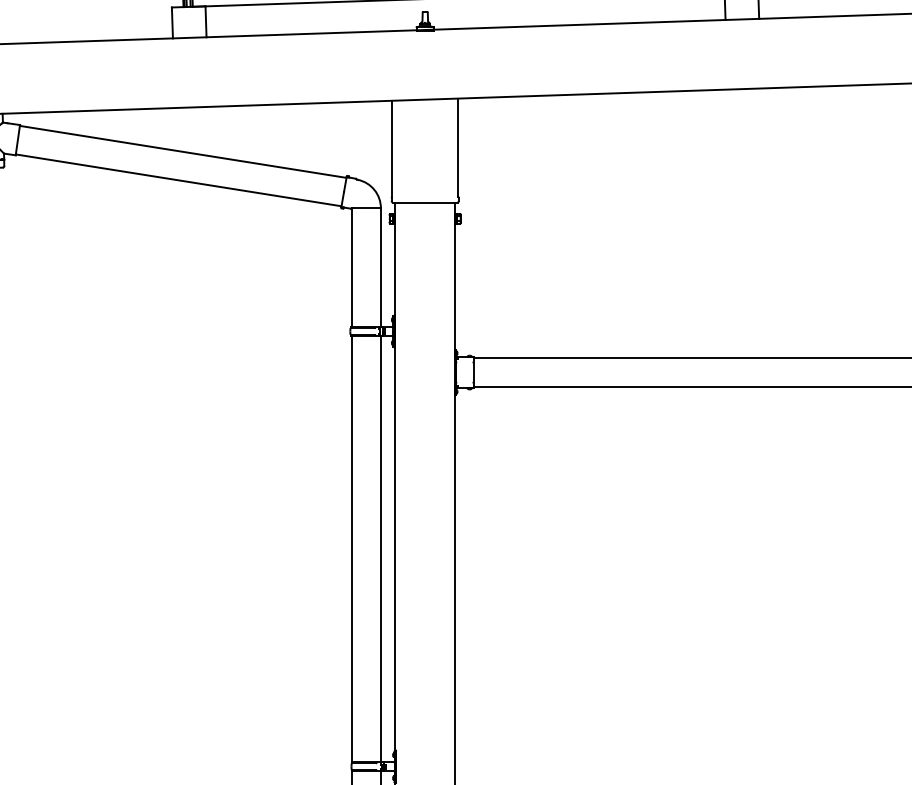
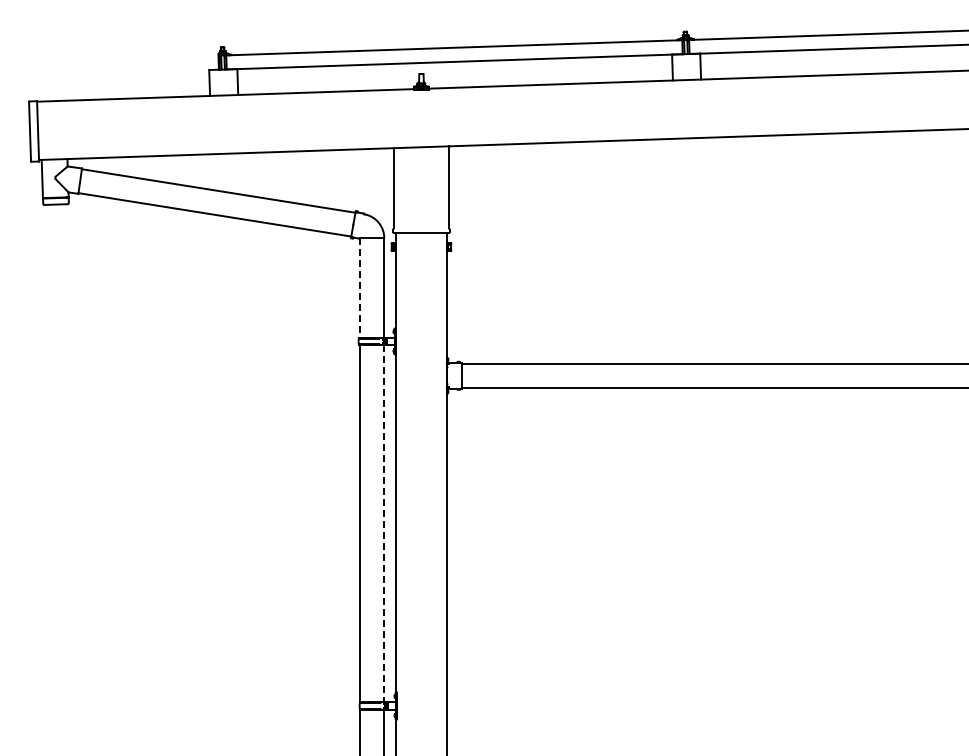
line: (352, 268) -> (360, 288), solid -> dashed
line: (381, 548) -> (384, 523), solid -> dashed

